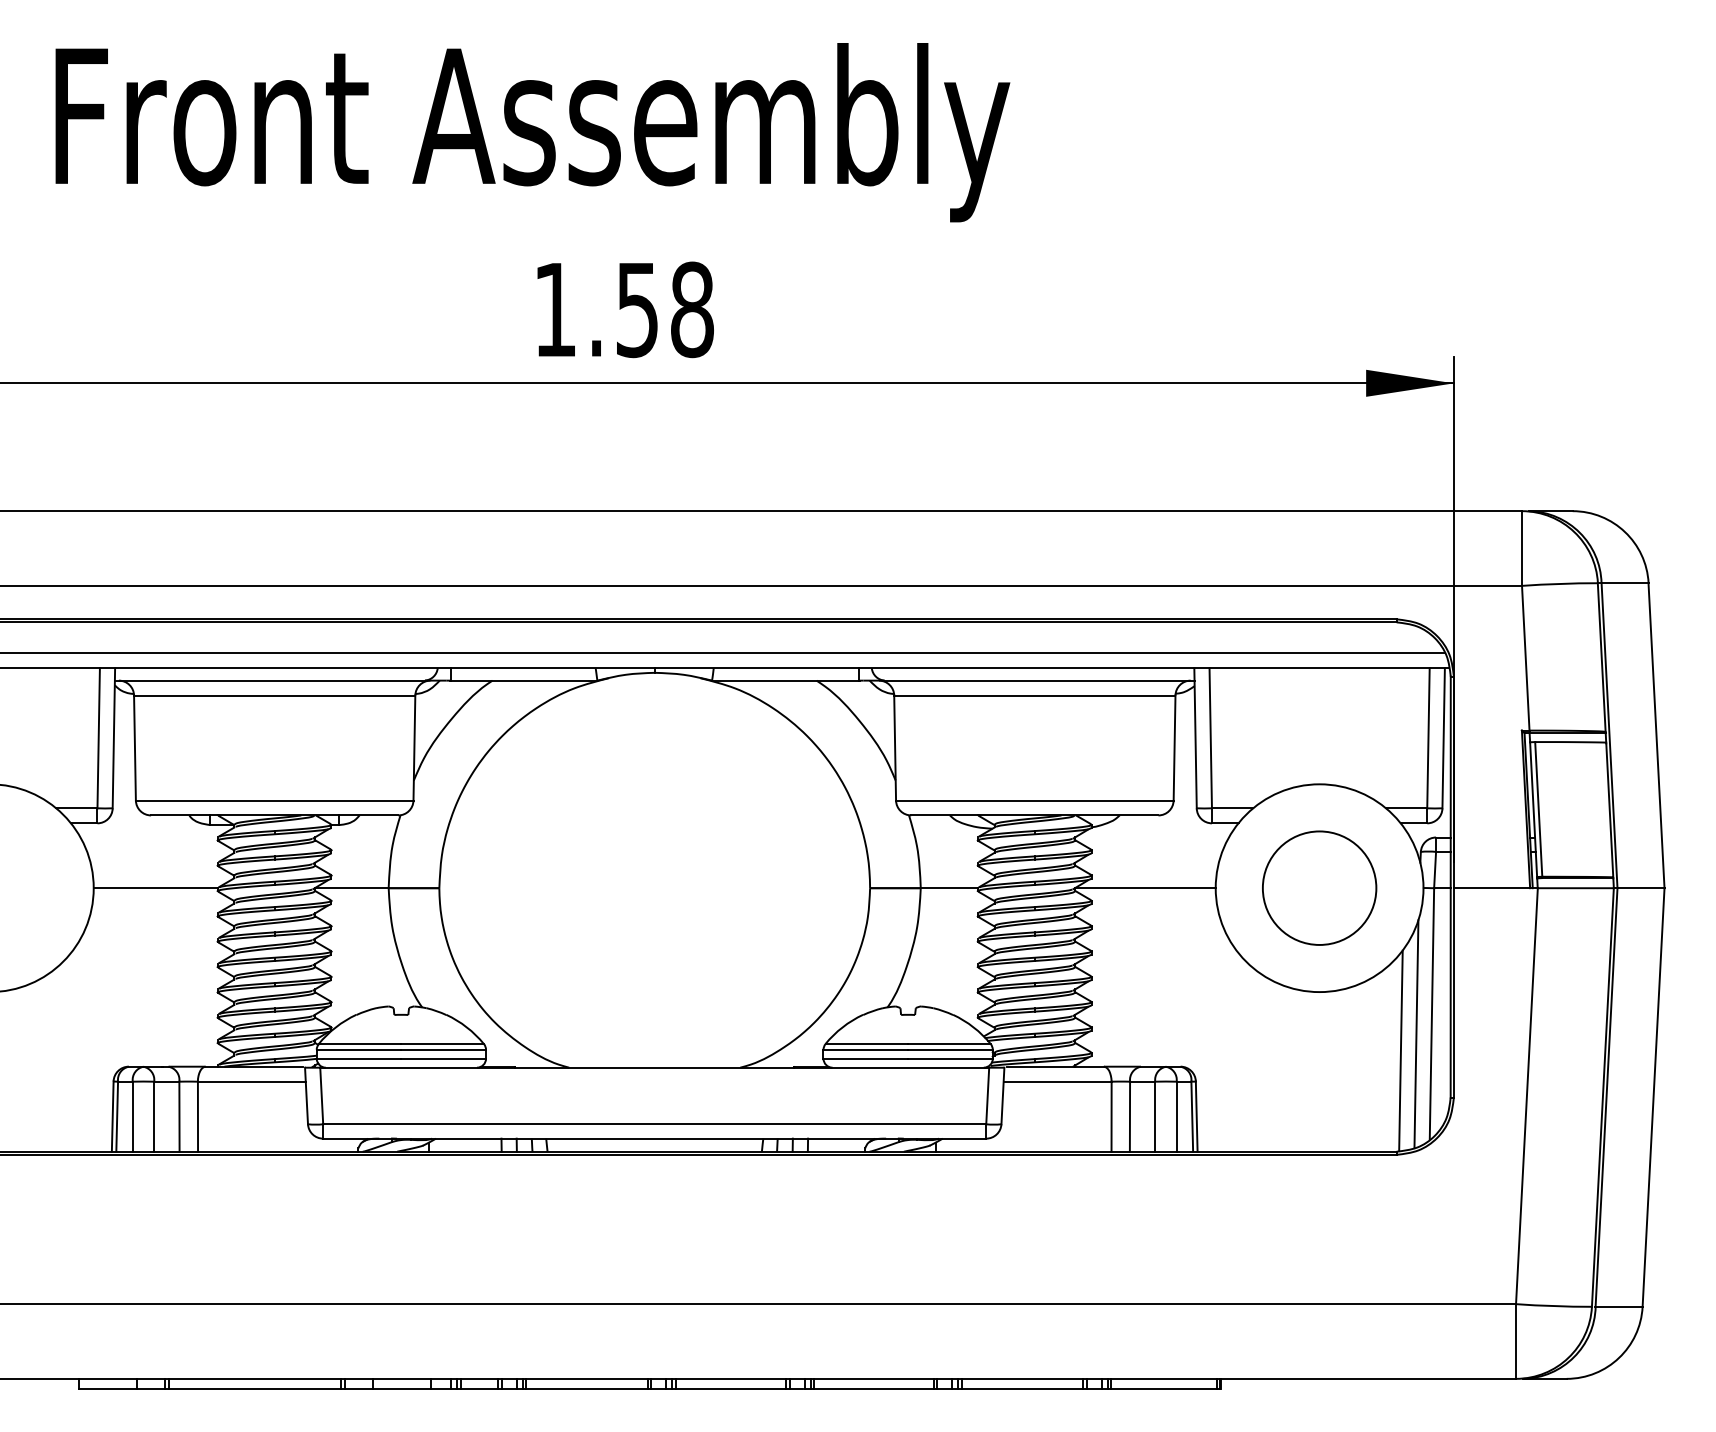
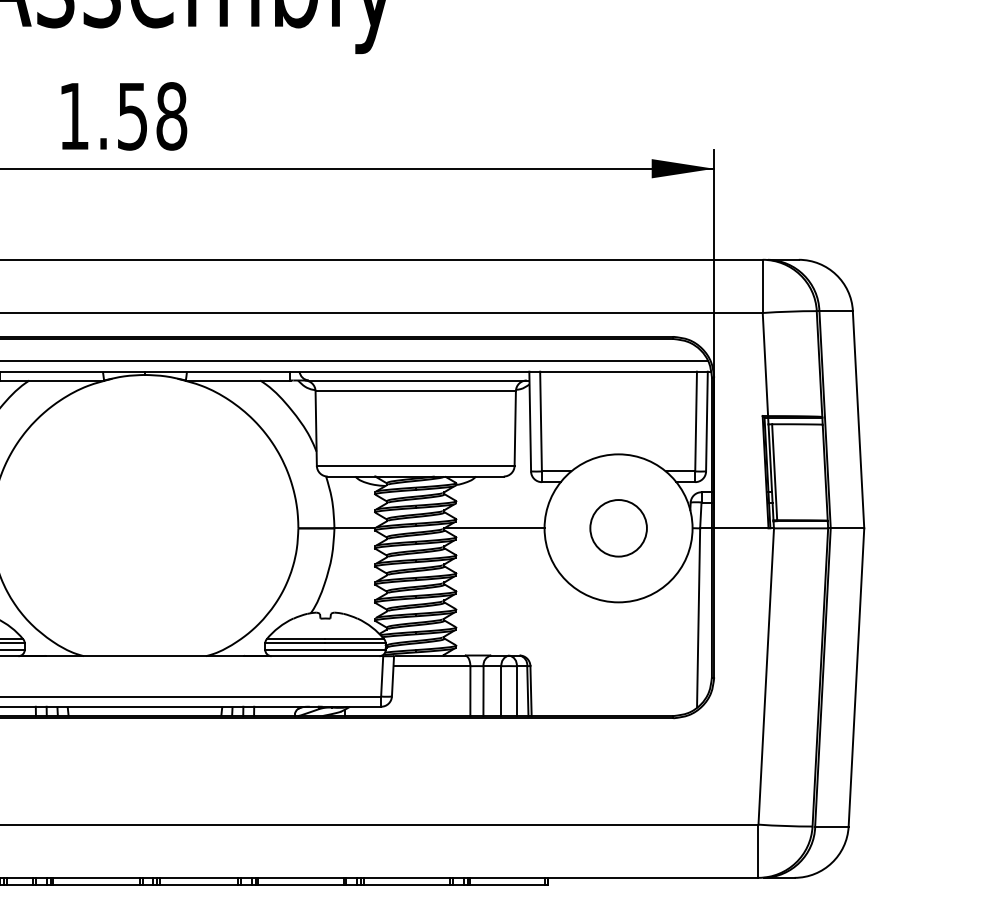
circle: (1319, 887) -> (618, 527), size x0.7
line: (1416, 1034) -> (687, 632), removed
line: (1400, 1050) -> (676, 643), removed

